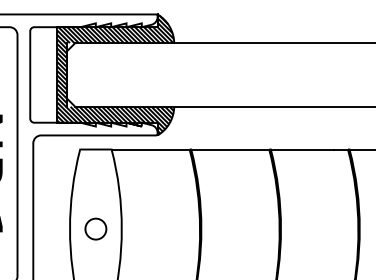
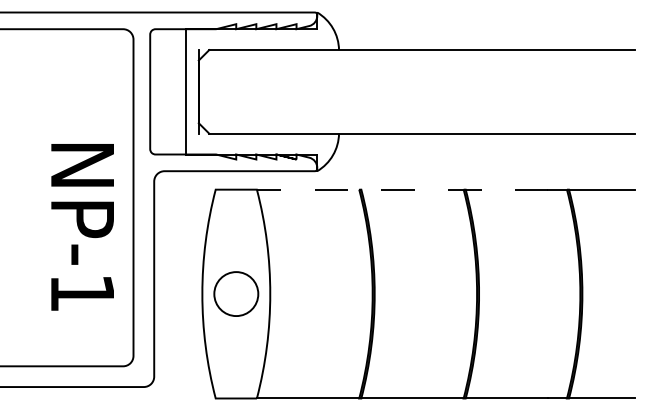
hatch: (115, 75) -> (262, 92), removed
line: (222, 149) -> (402, 189), solid -> dashed
circle: (96, 228) -> (236, 293), size x1.6

